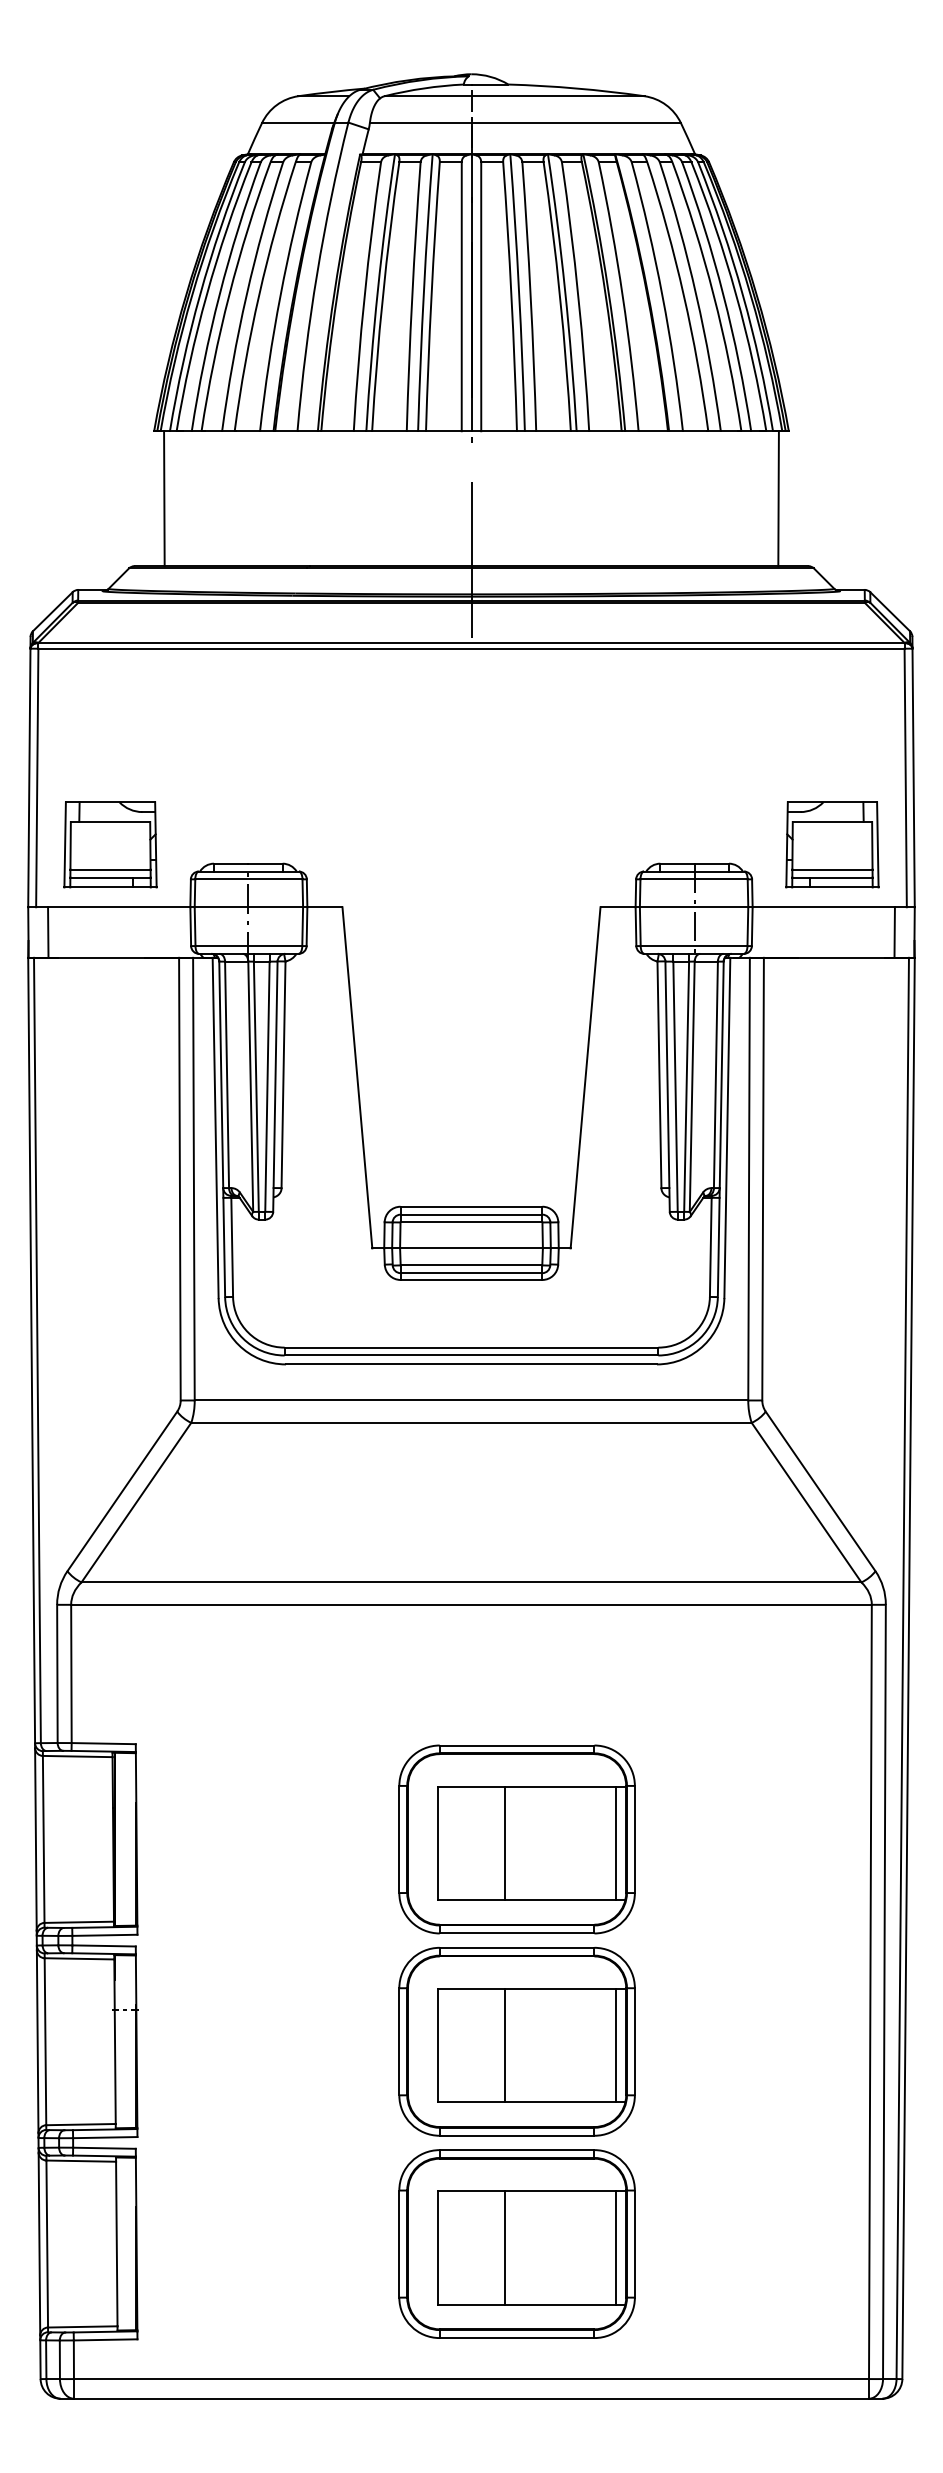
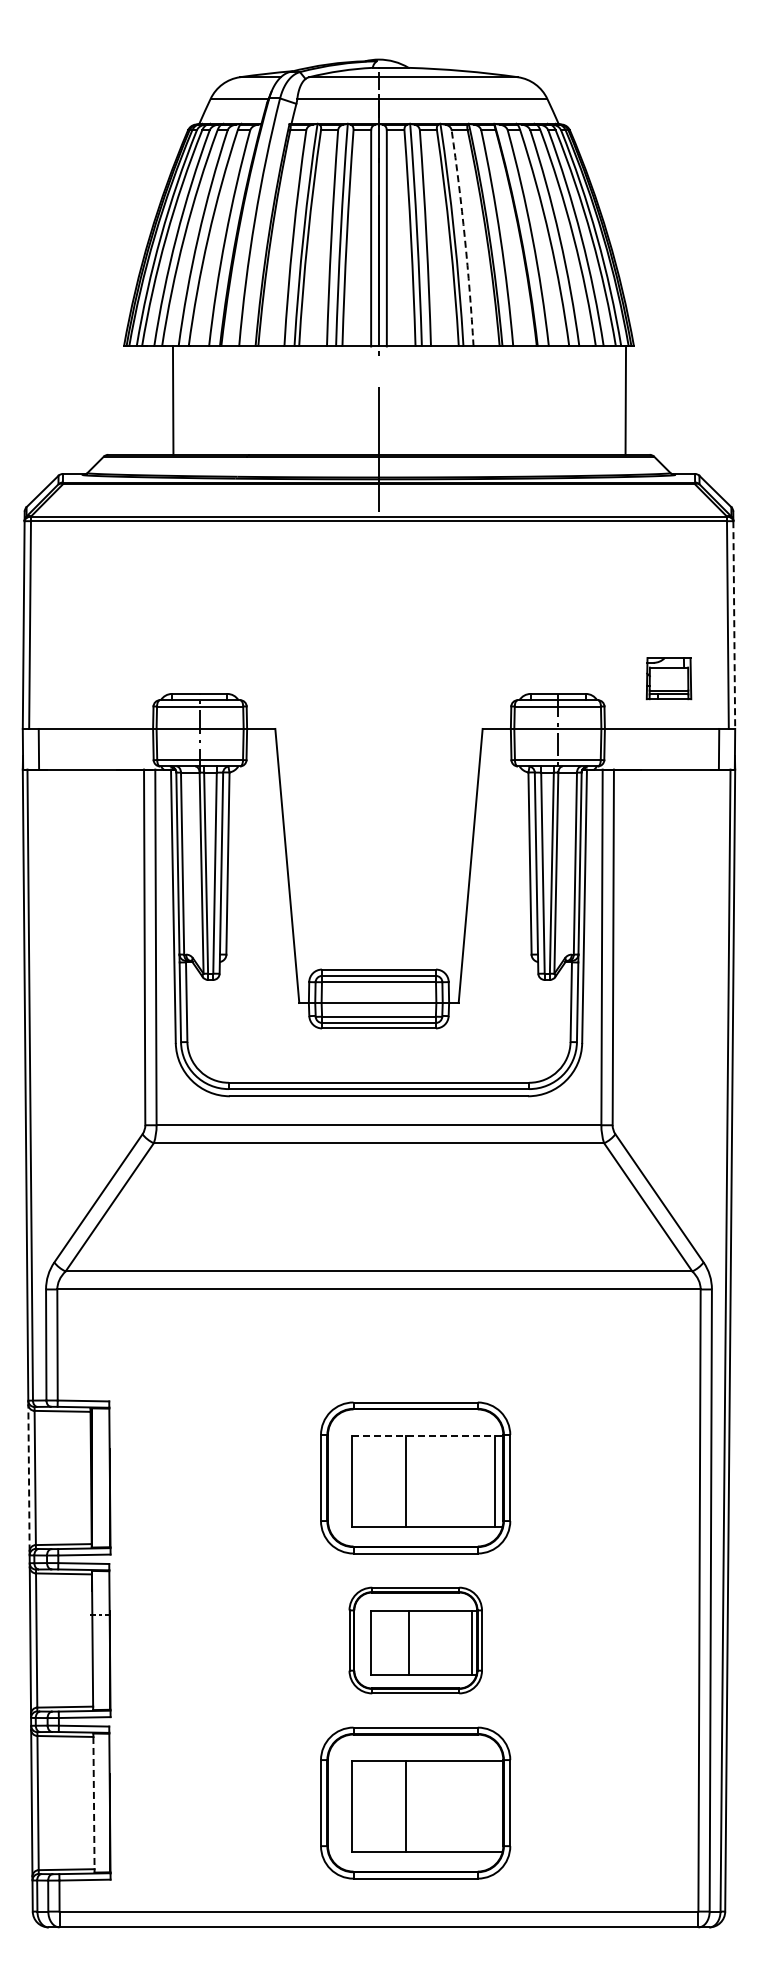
arc: (577, 296) -> (464, 238), solid -> dashed
line: (163, 498) -> (172, 400), moved
line: (913, 778) -> (734, 625), solid -> dashed
part: (109, 844) -> (88, 678), removed
part: (831, 844) -> (668, 678), size x0.6
line: (531, 1786) -> (427, 1435), solid -> dashed
line: (35, 1838) -> (28, 1477), solid -> dashed
part: (516, 2041) -> (415, 1640), size x0.7
line: (116, 2244) -> (93, 1803), solid -> dashed
line: (616, 2247) -> (495, 1805), removed

